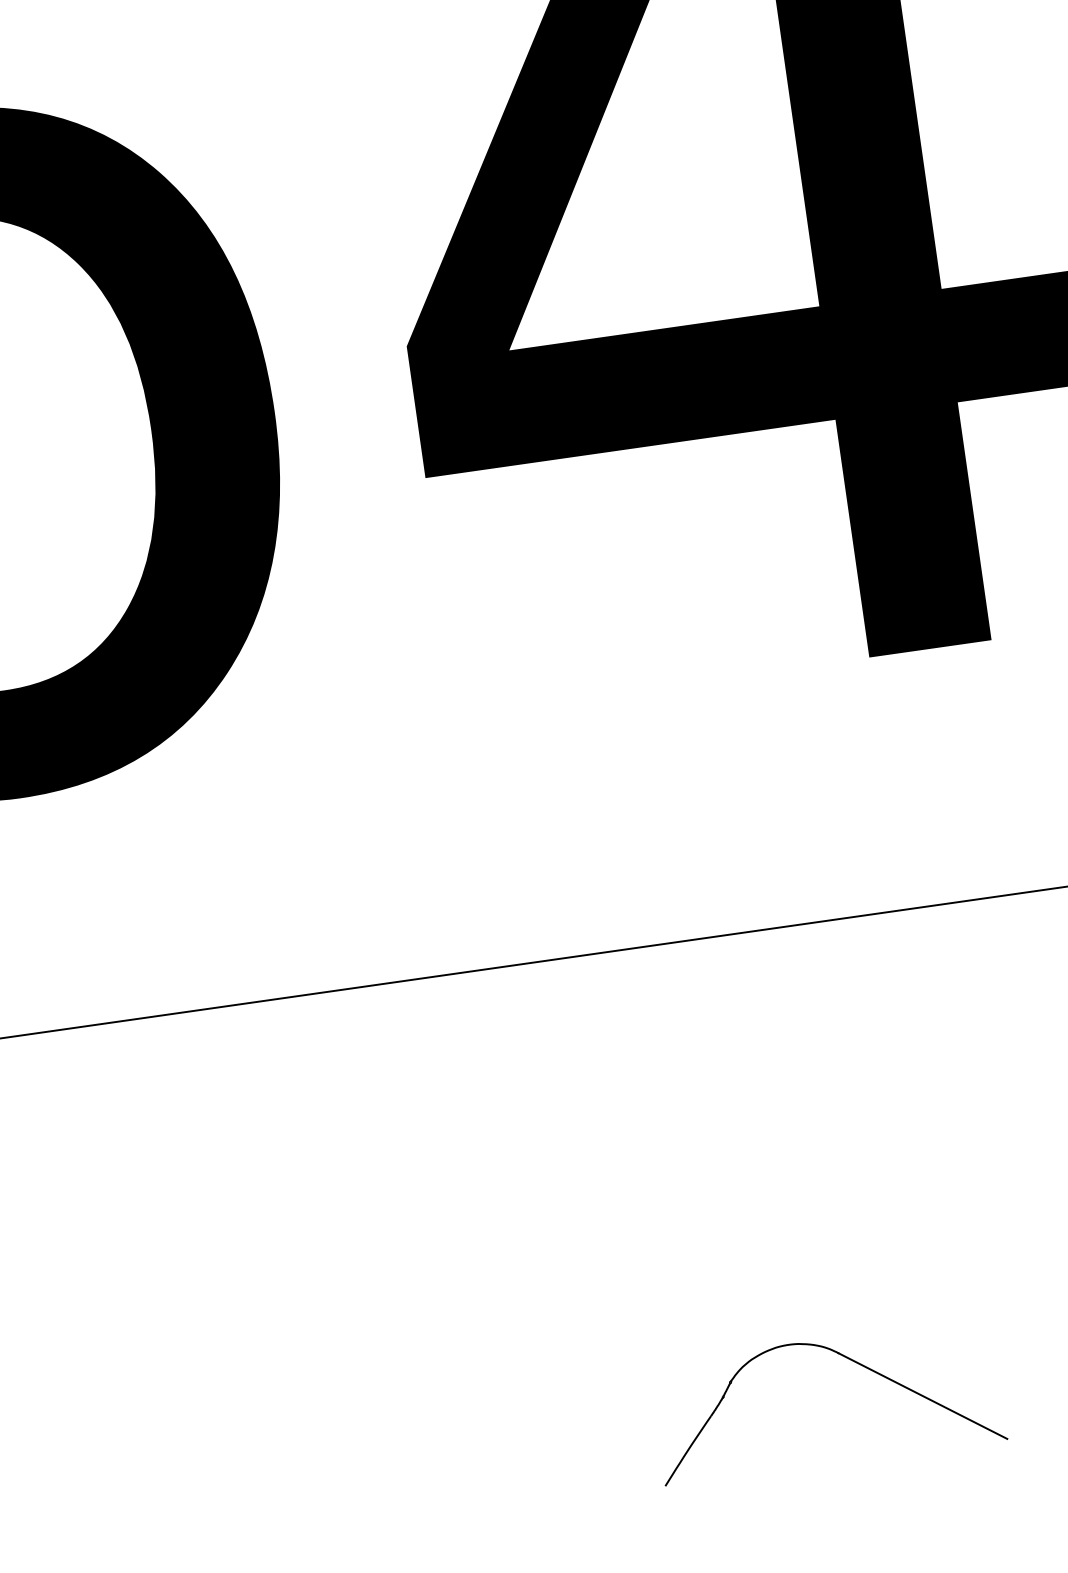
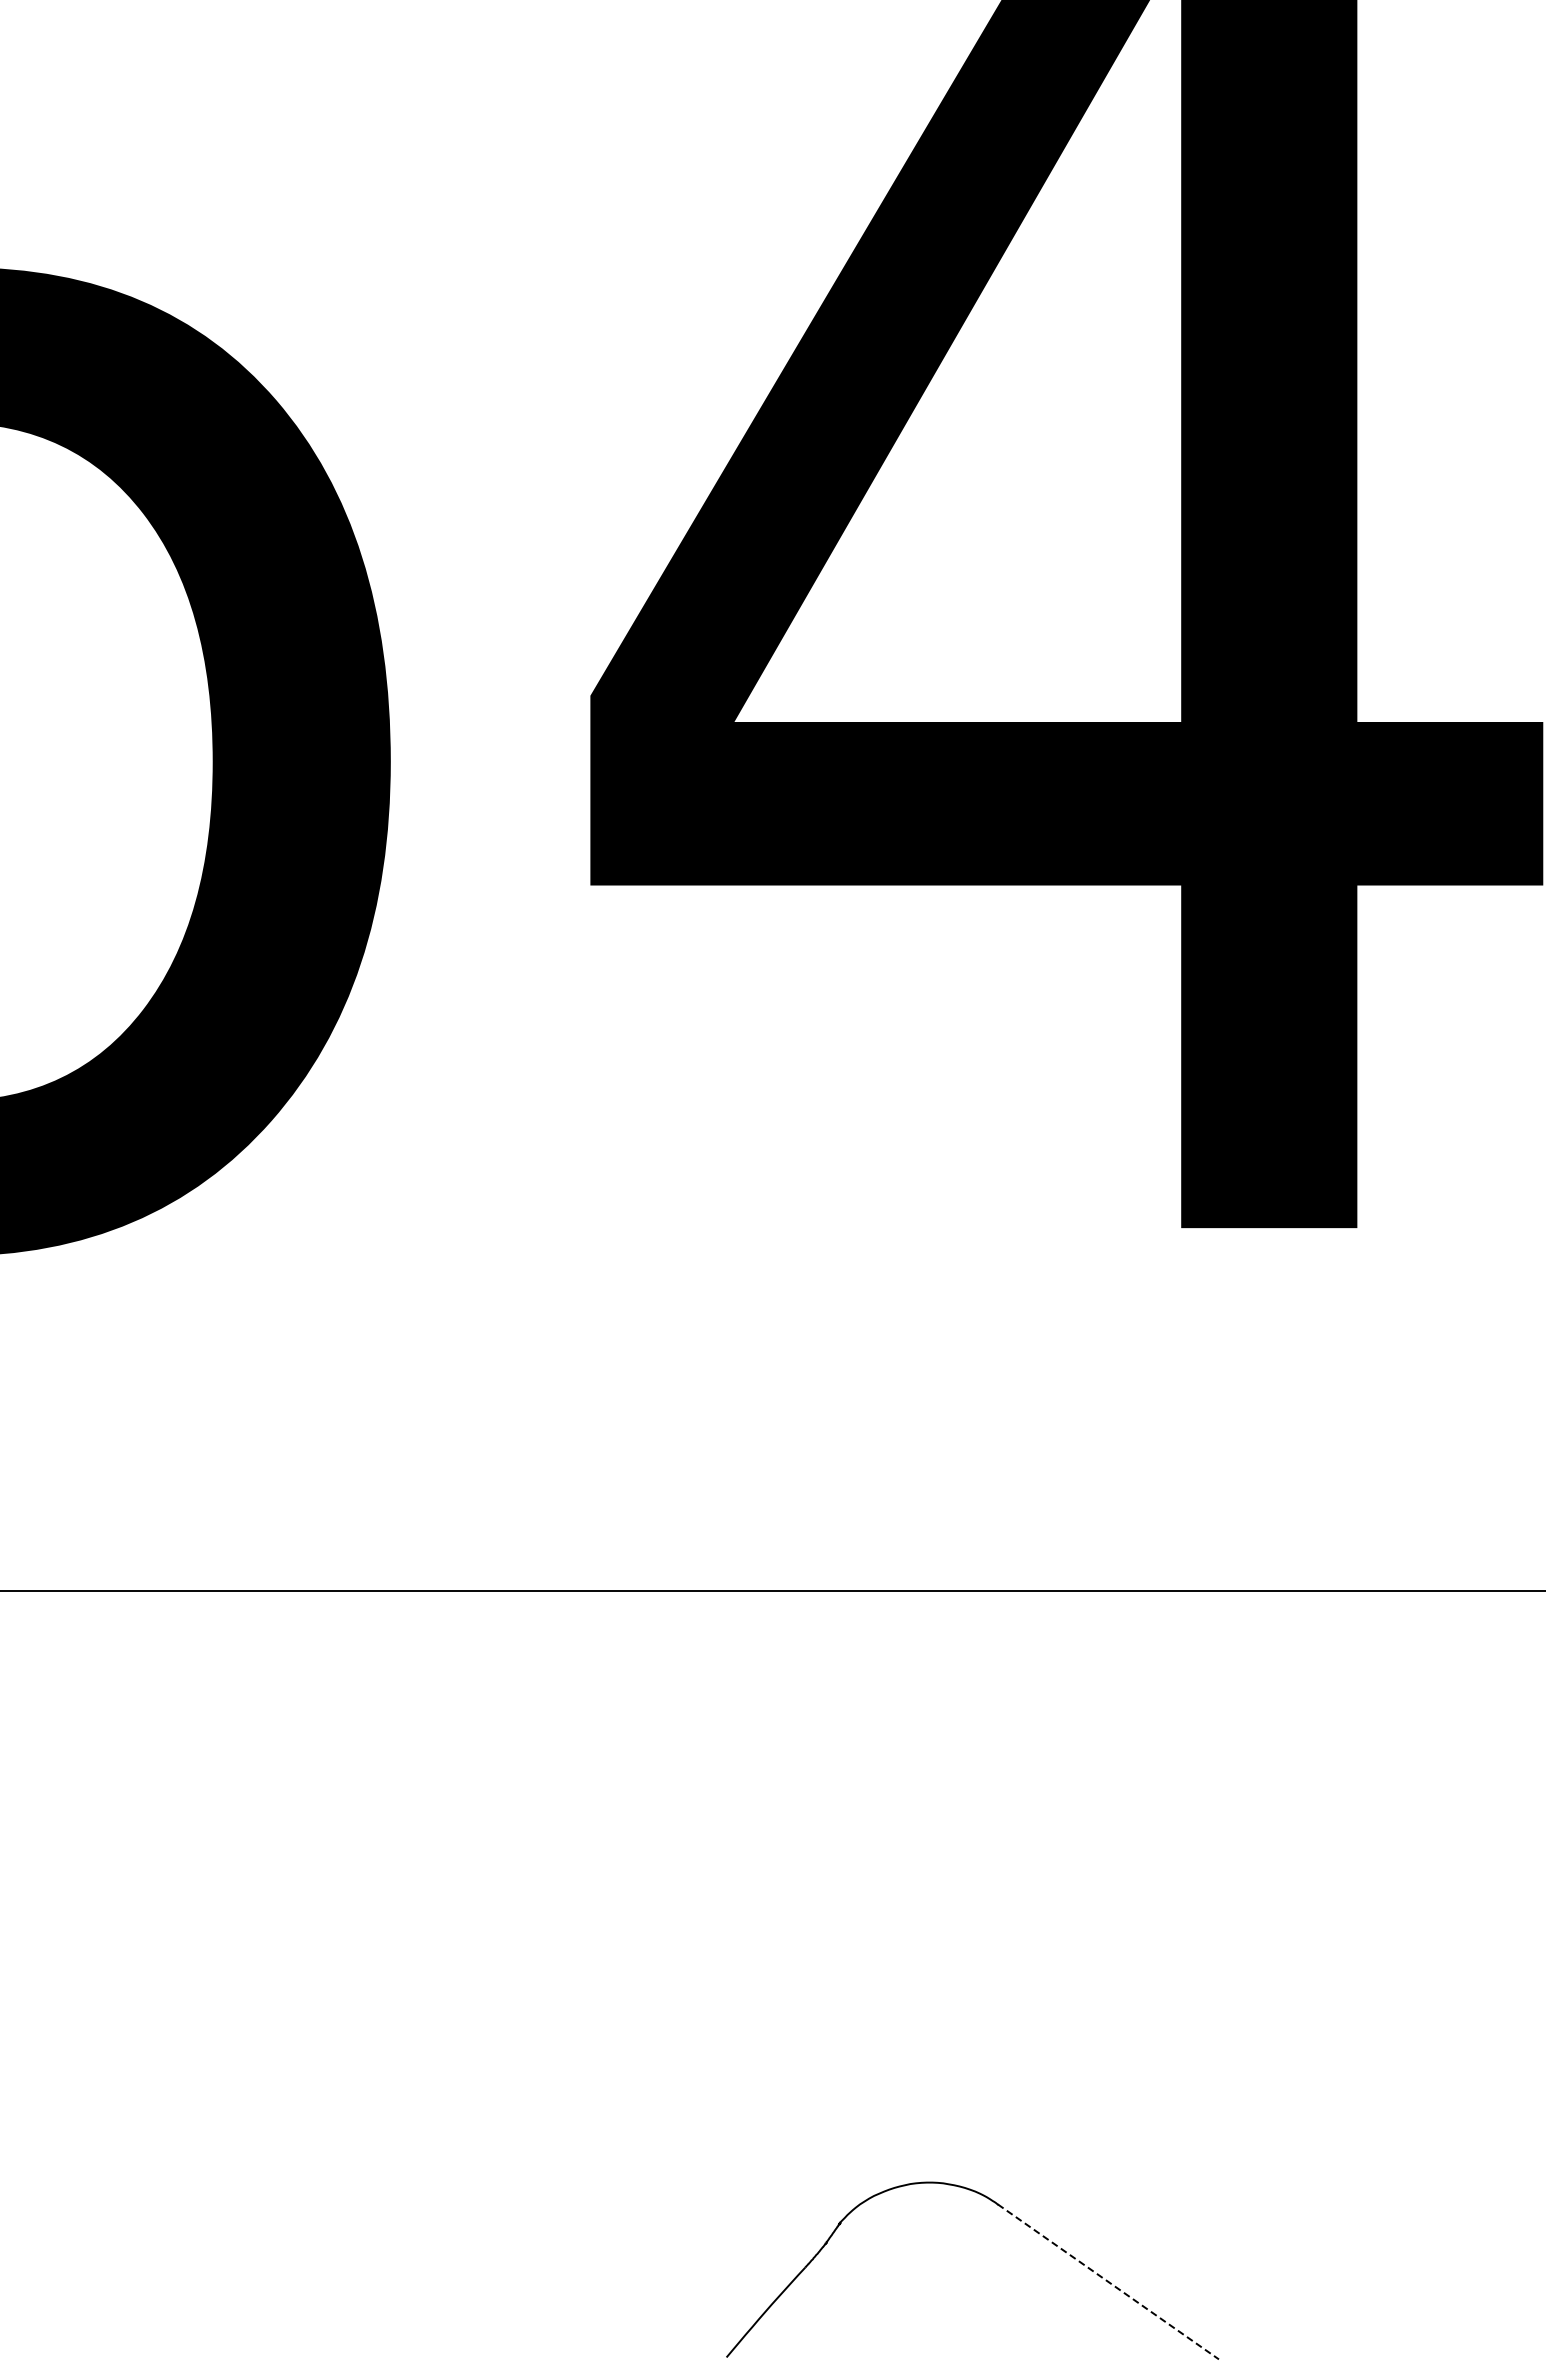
line: (923, 1396) -> (1108, 2282), solid -> dashed

